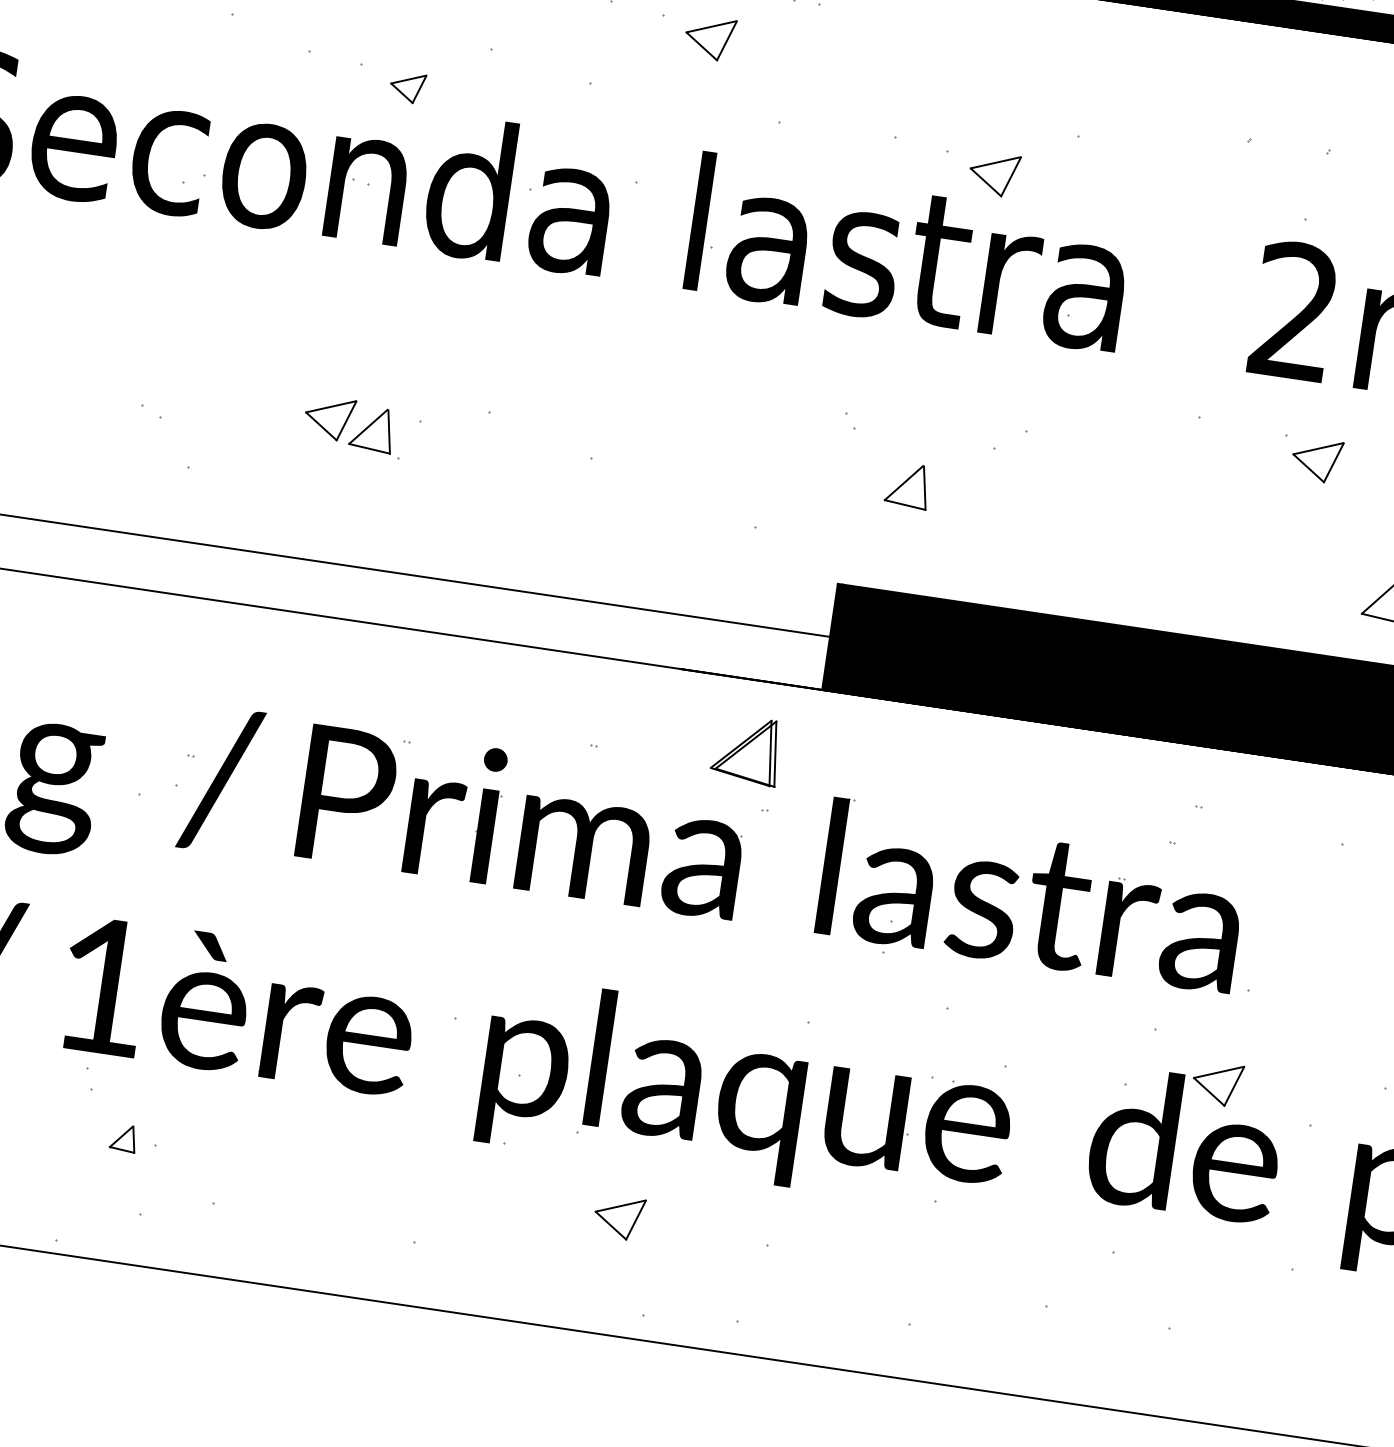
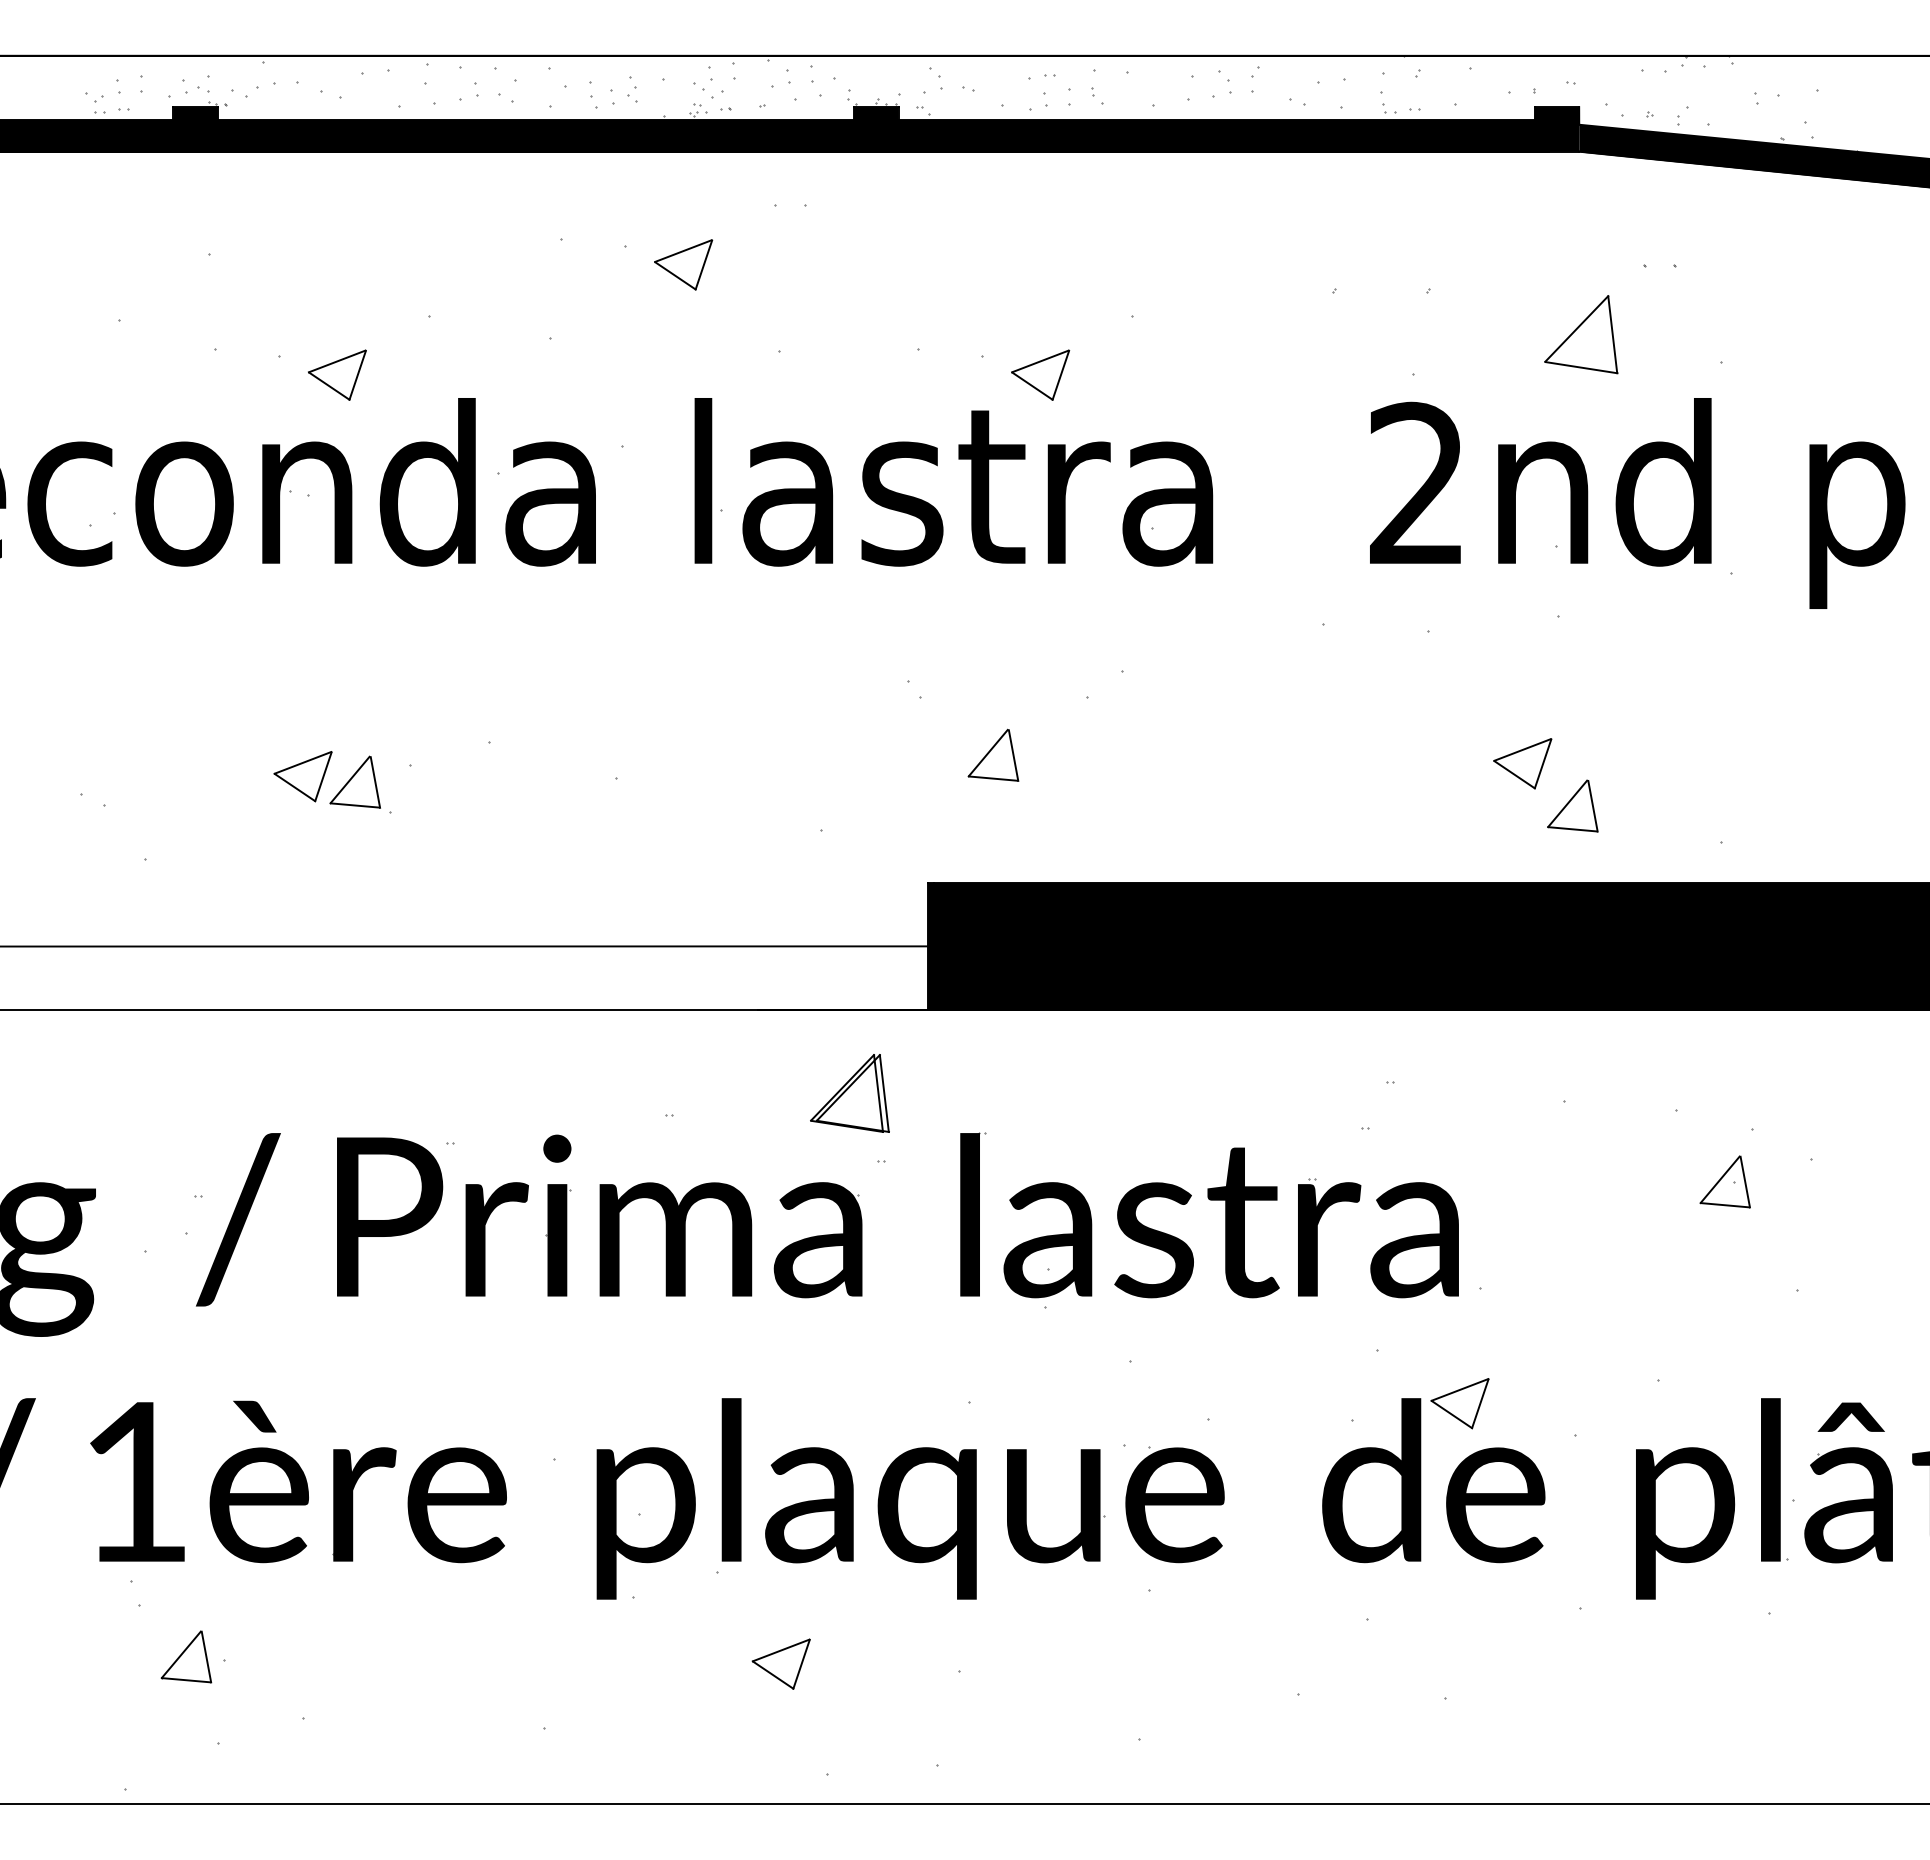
part: (407, 87) -> (337, 374), size x1.43
part: (1316, 459) -> (1522, 763), moved
part: (123, 1137) -> (186, 1656), size x1.67

